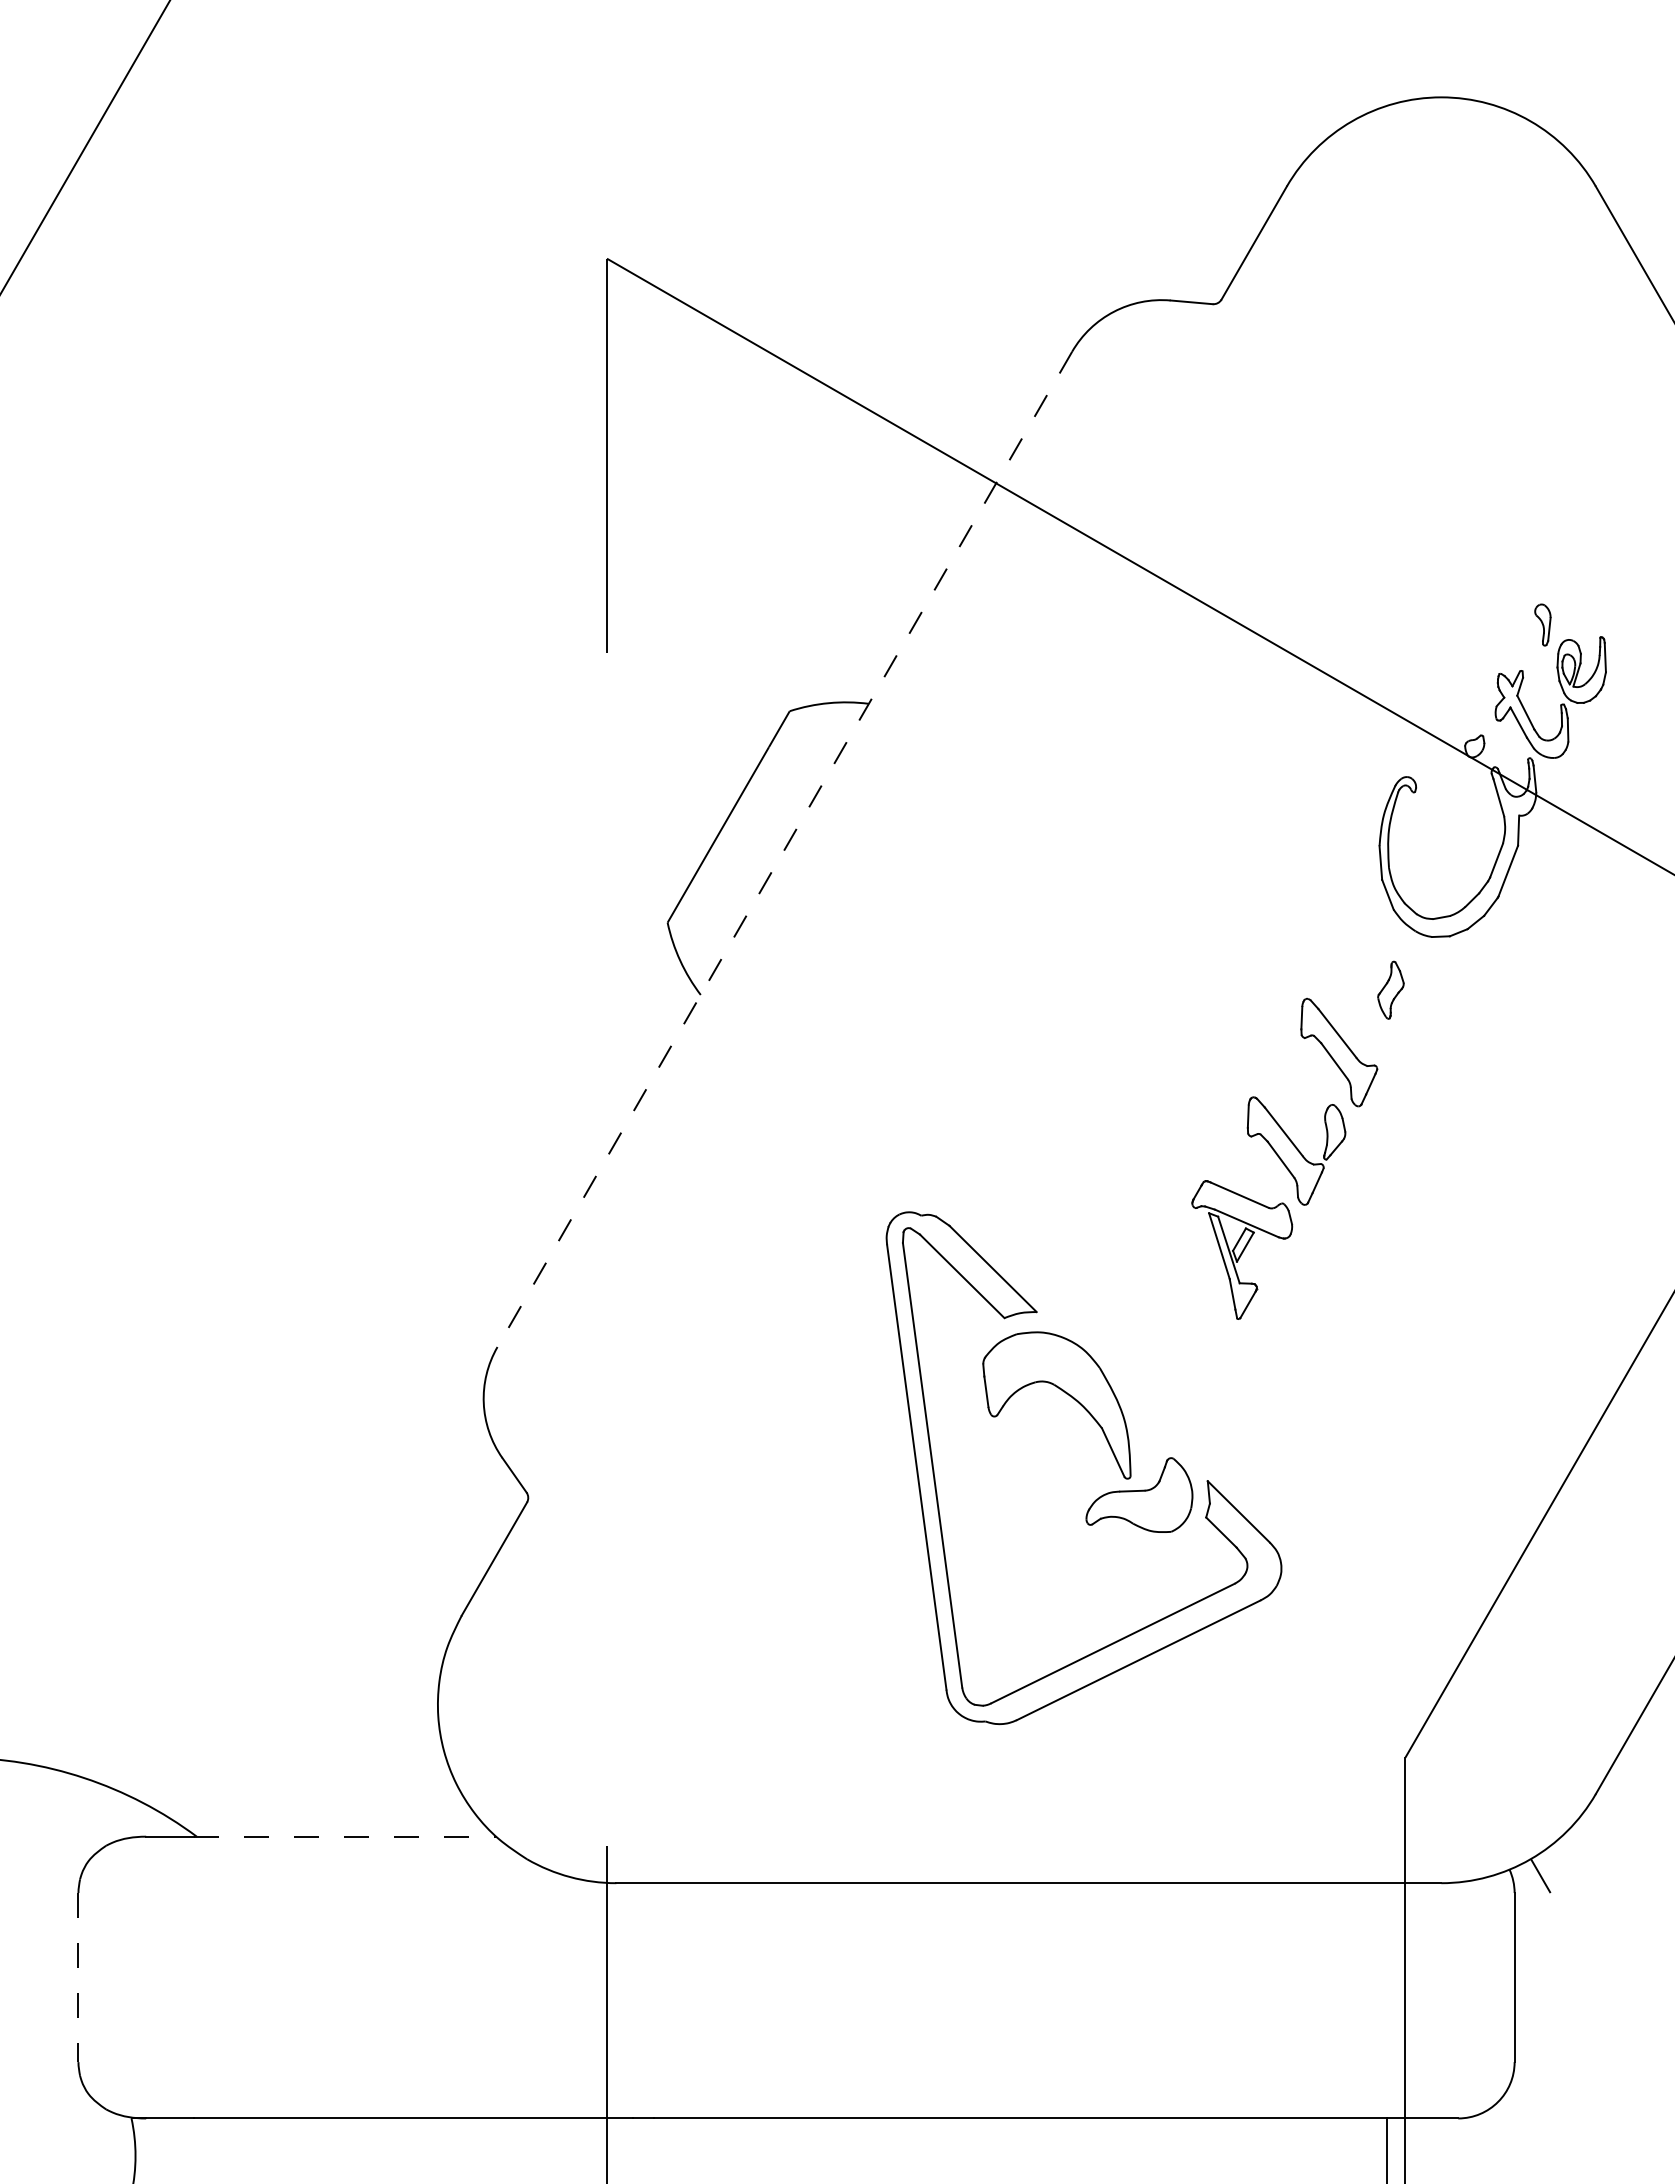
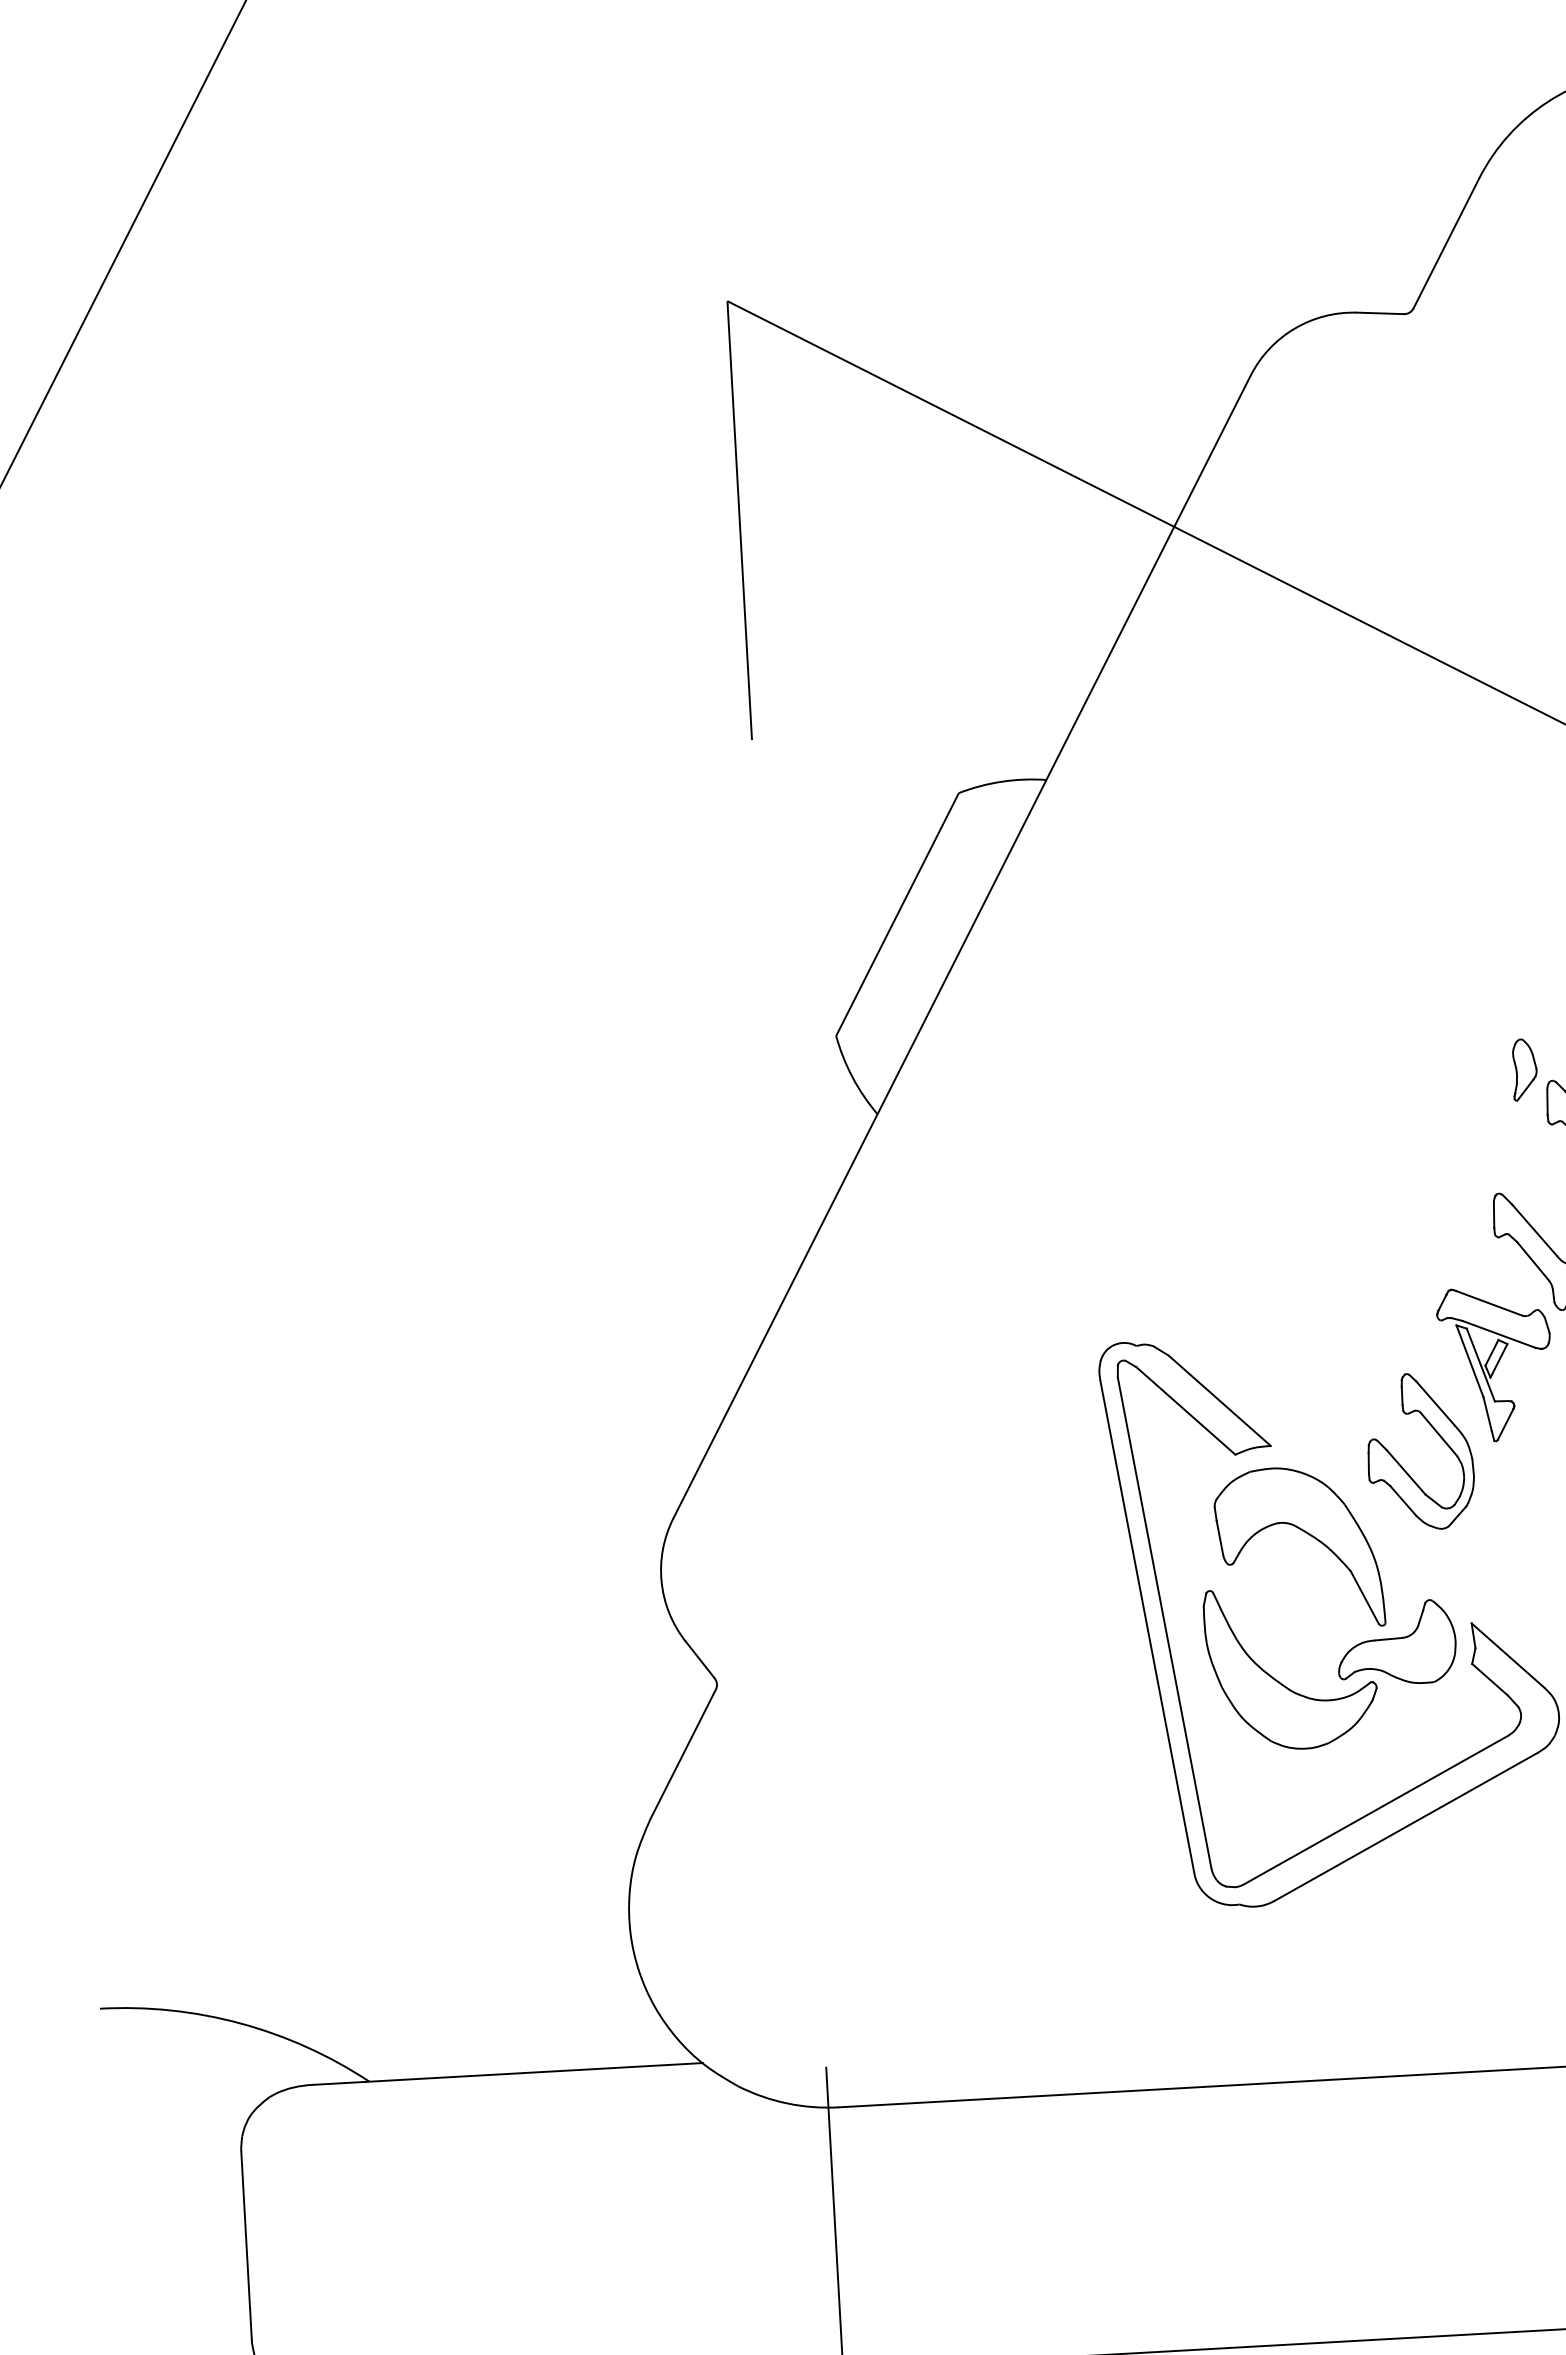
line: (784, 849) -> (961, 947), dashed -> solid
part: (1282, 987) -> (1524, 1069), added
part: (1153, 1336) -> (1402, 1465), added
part: (1035, 1525) -> (1282, 1683), added
line: (345, 1836) -> (534, 2072), dashed -> solid
line: (78, 1977) -> (246, 2245), dashed -> solid

